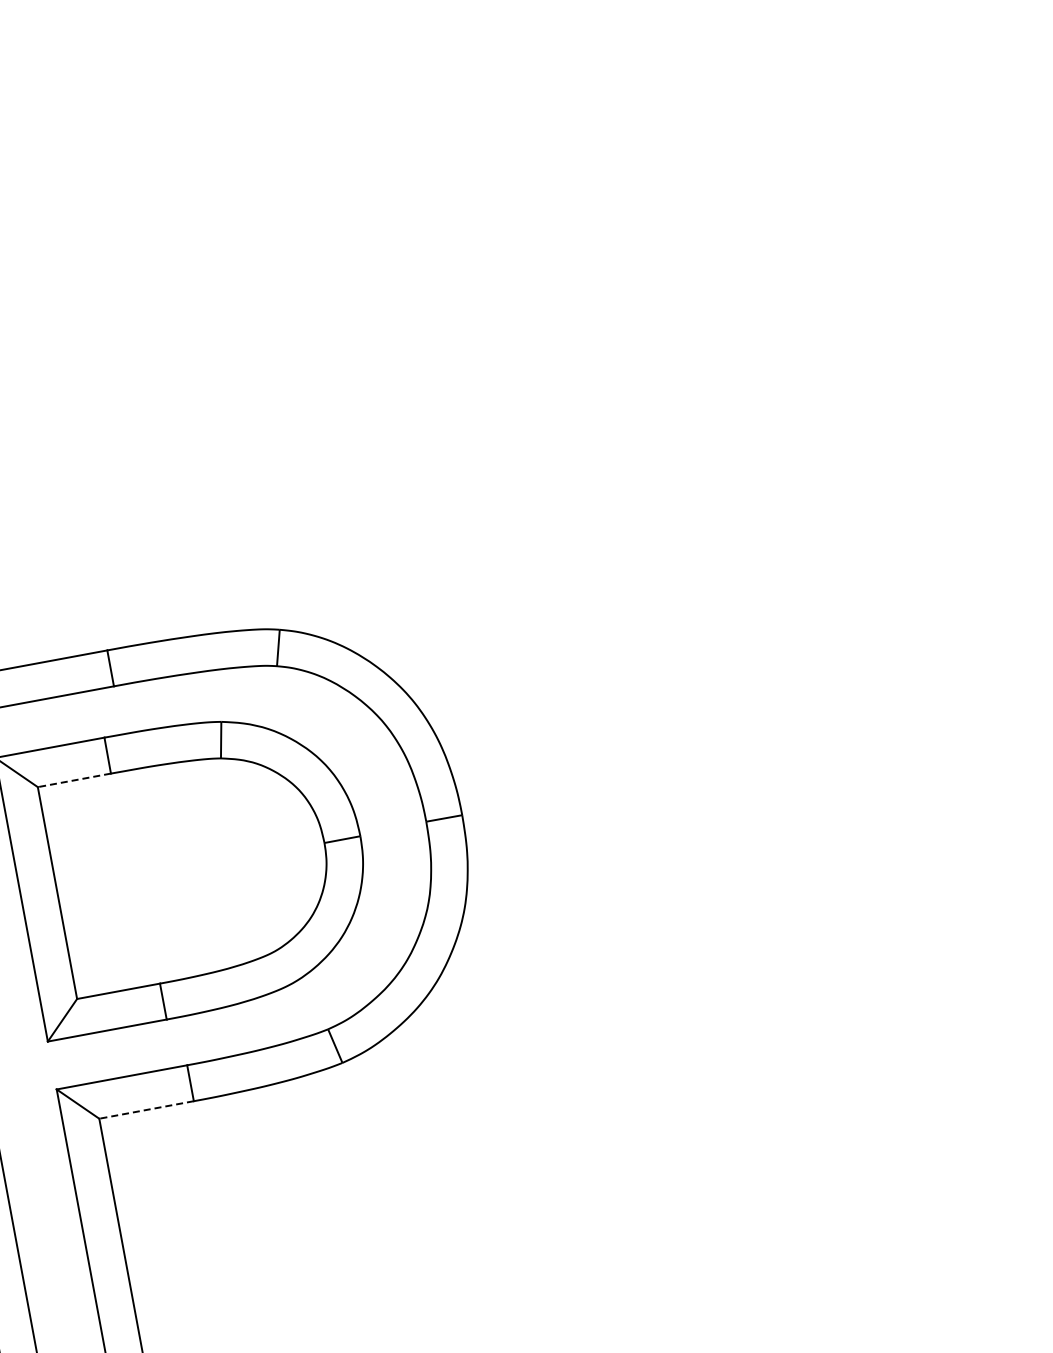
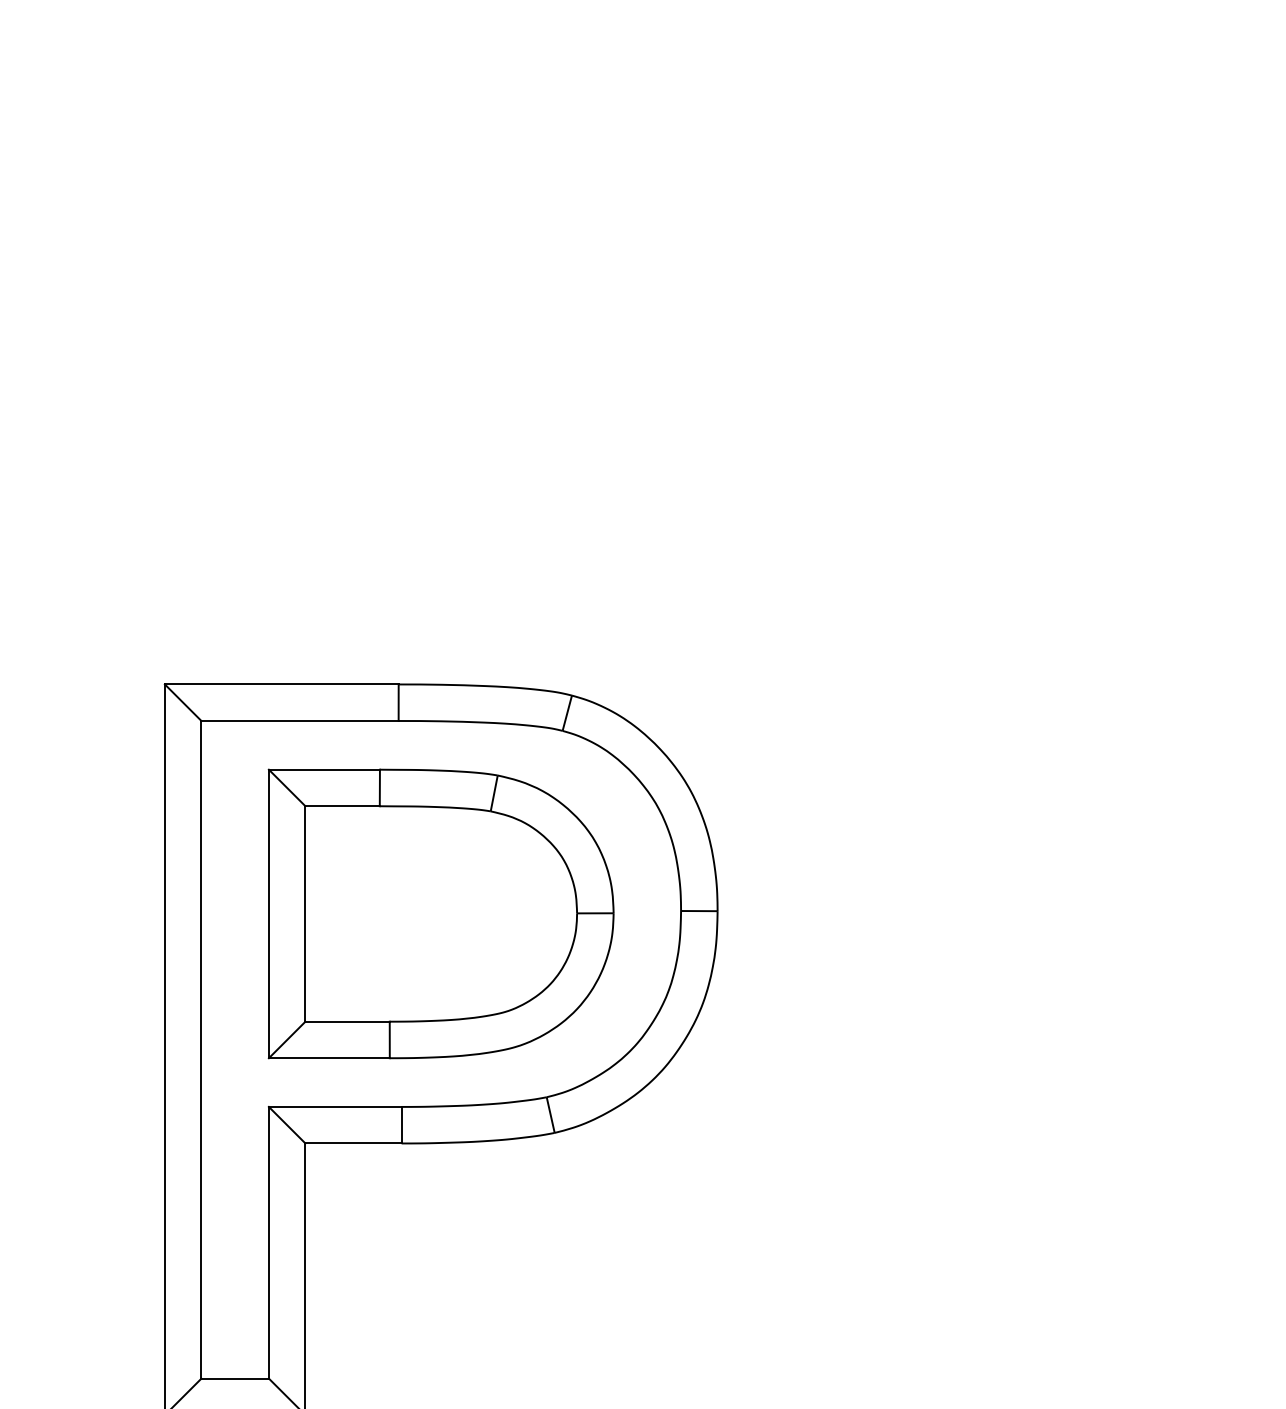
line: (74, 780) -> (342, 806), dashed -> solid
line: (146, 1110) -> (353, 1143), dashed -> solid

